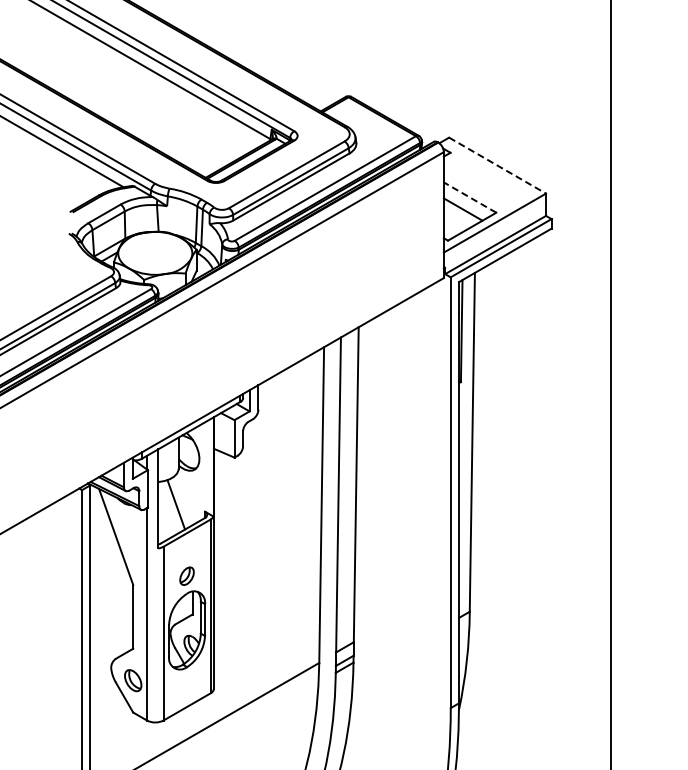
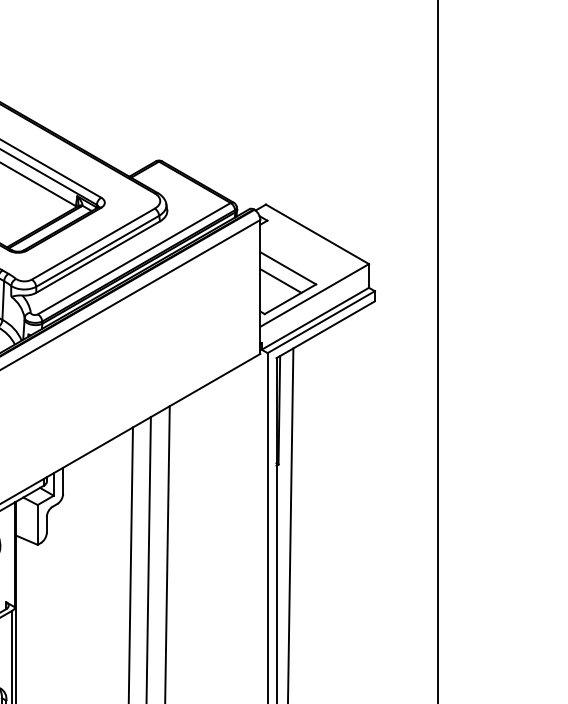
line: (497, 165) -> (317, 234), dashed -> solid
line: (469, 197) -> (287, 268), dashed -> solid

